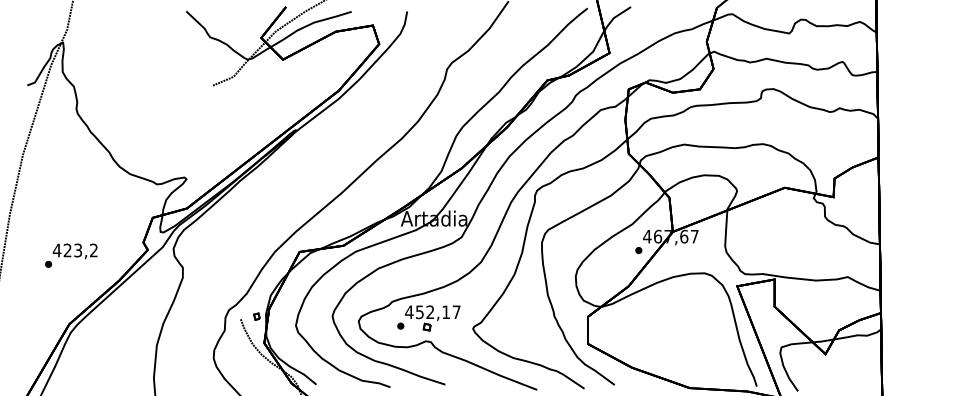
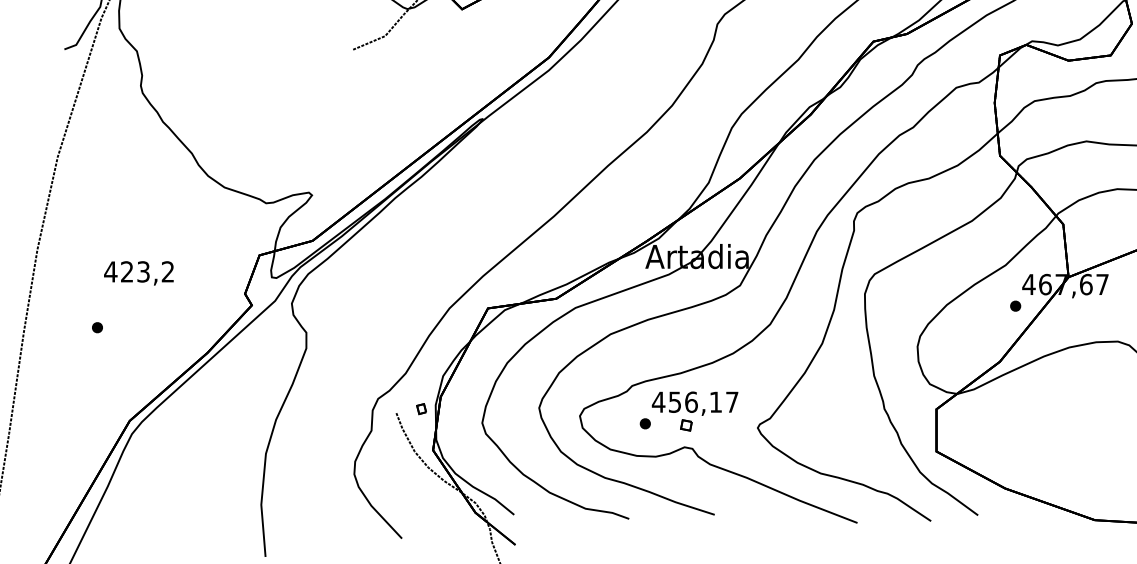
text: (74, 251) -> (137, 273), moved
text: (430, 312) -> (691, 402), 452,17 -> 456,17

